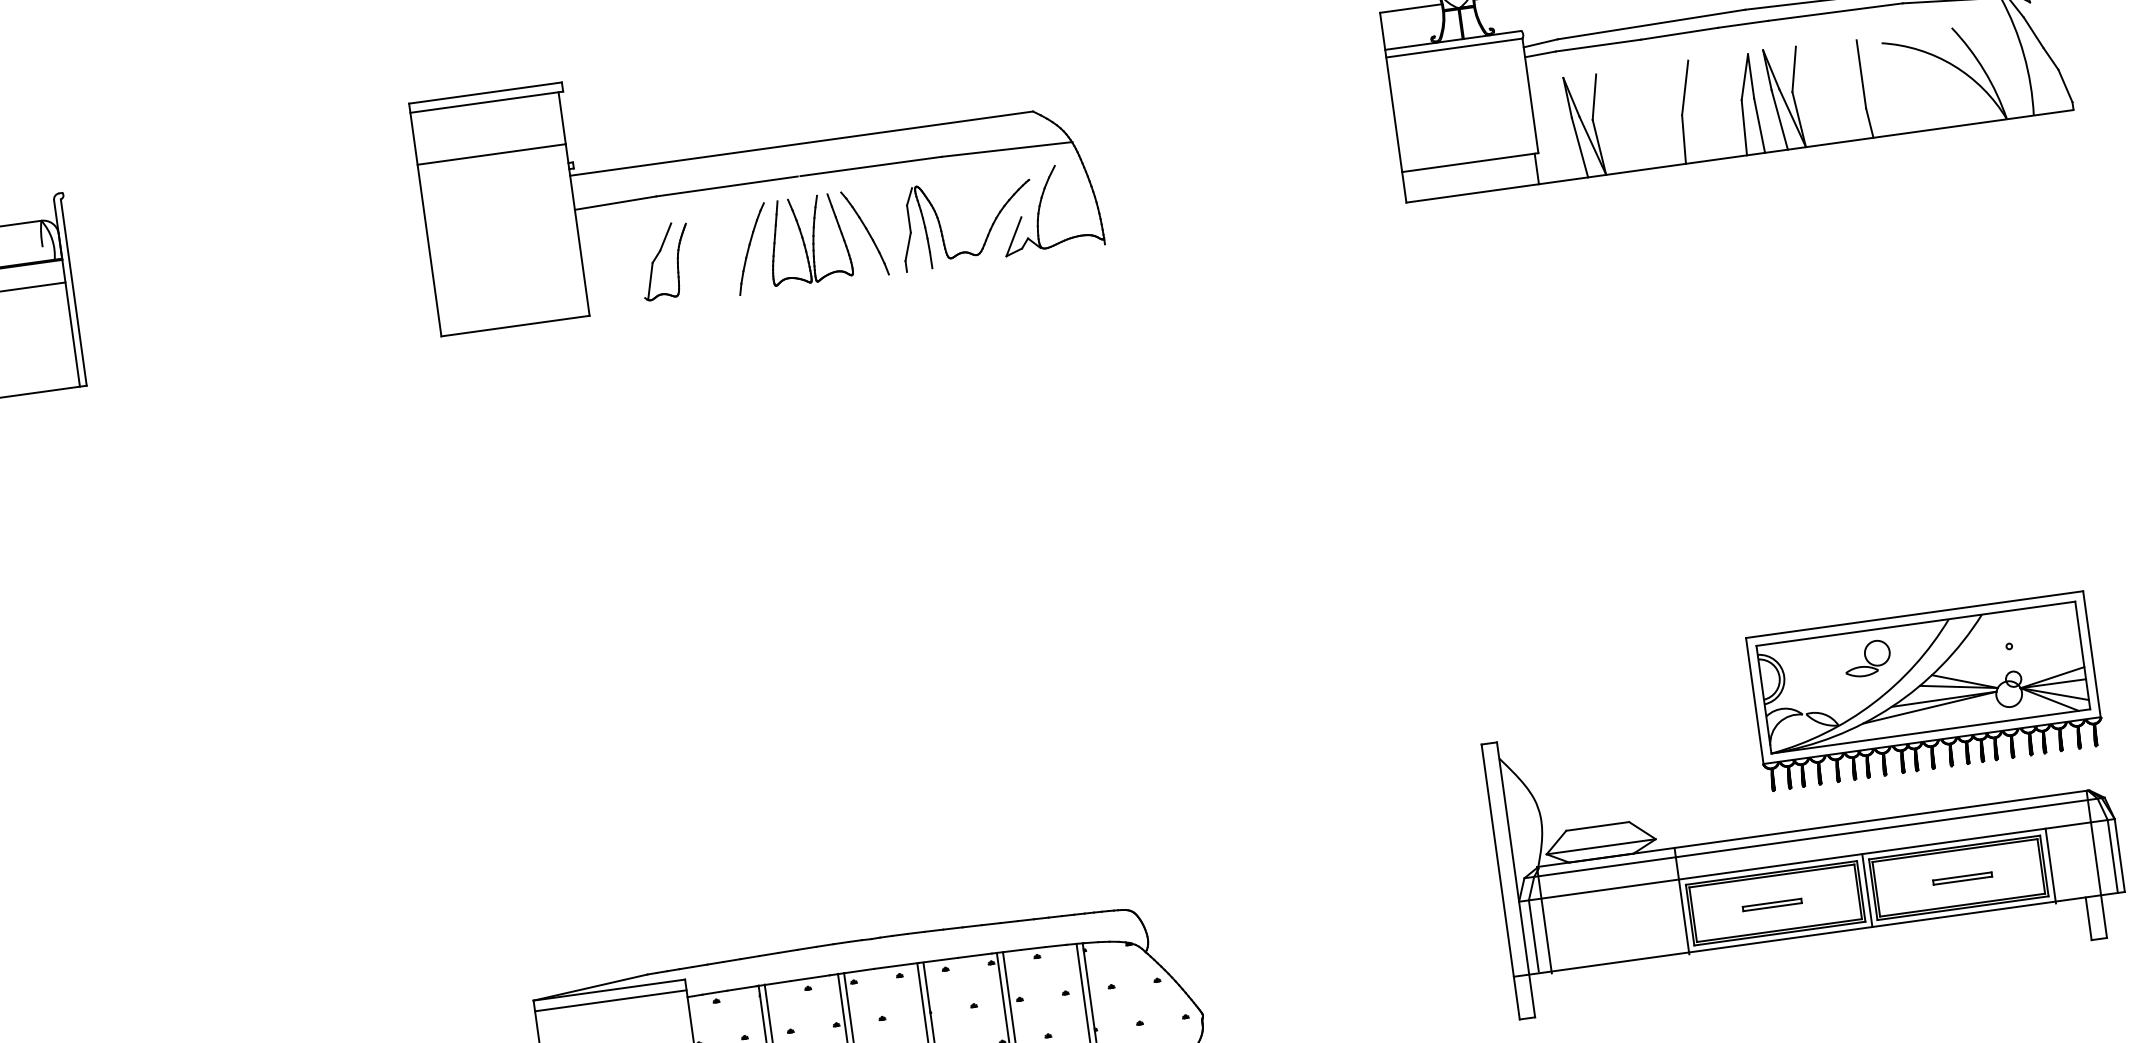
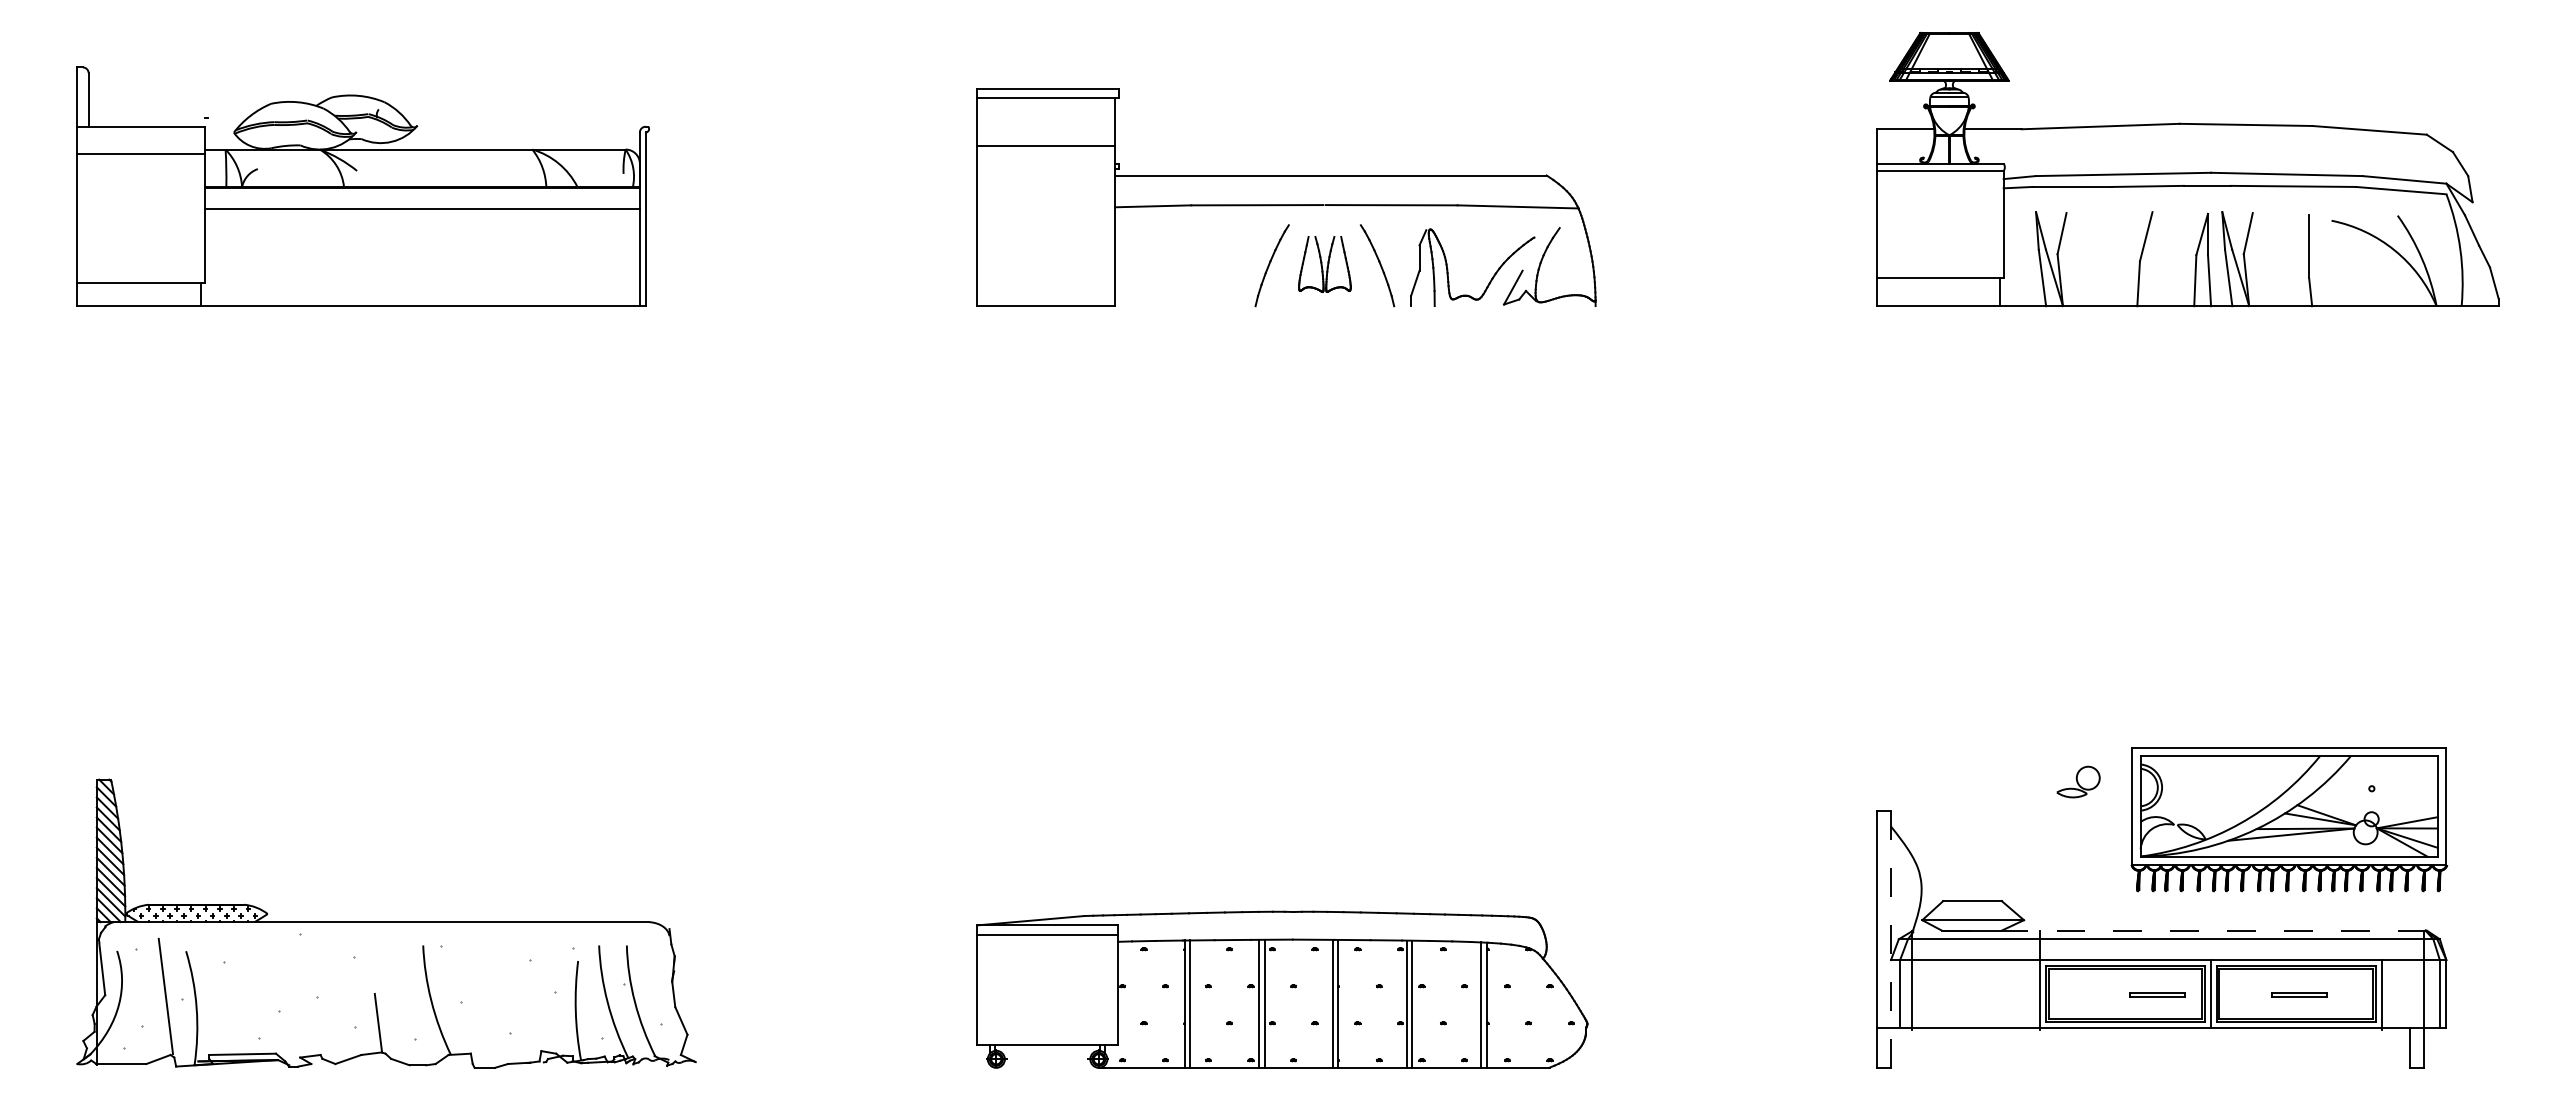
part: (807, 240) -> (1324, 264), size x0.7
part: (658, 256) -> (1185, 260), removed
part: (1867, 658) -> (2078, 781), moved
line: (1812, 828) -> (2168, 930), solid -> dashed
line: (1516, 880) -> (1891, 940), solid -> dashed
part: (1772, 904) -> (2157, 994), moved

